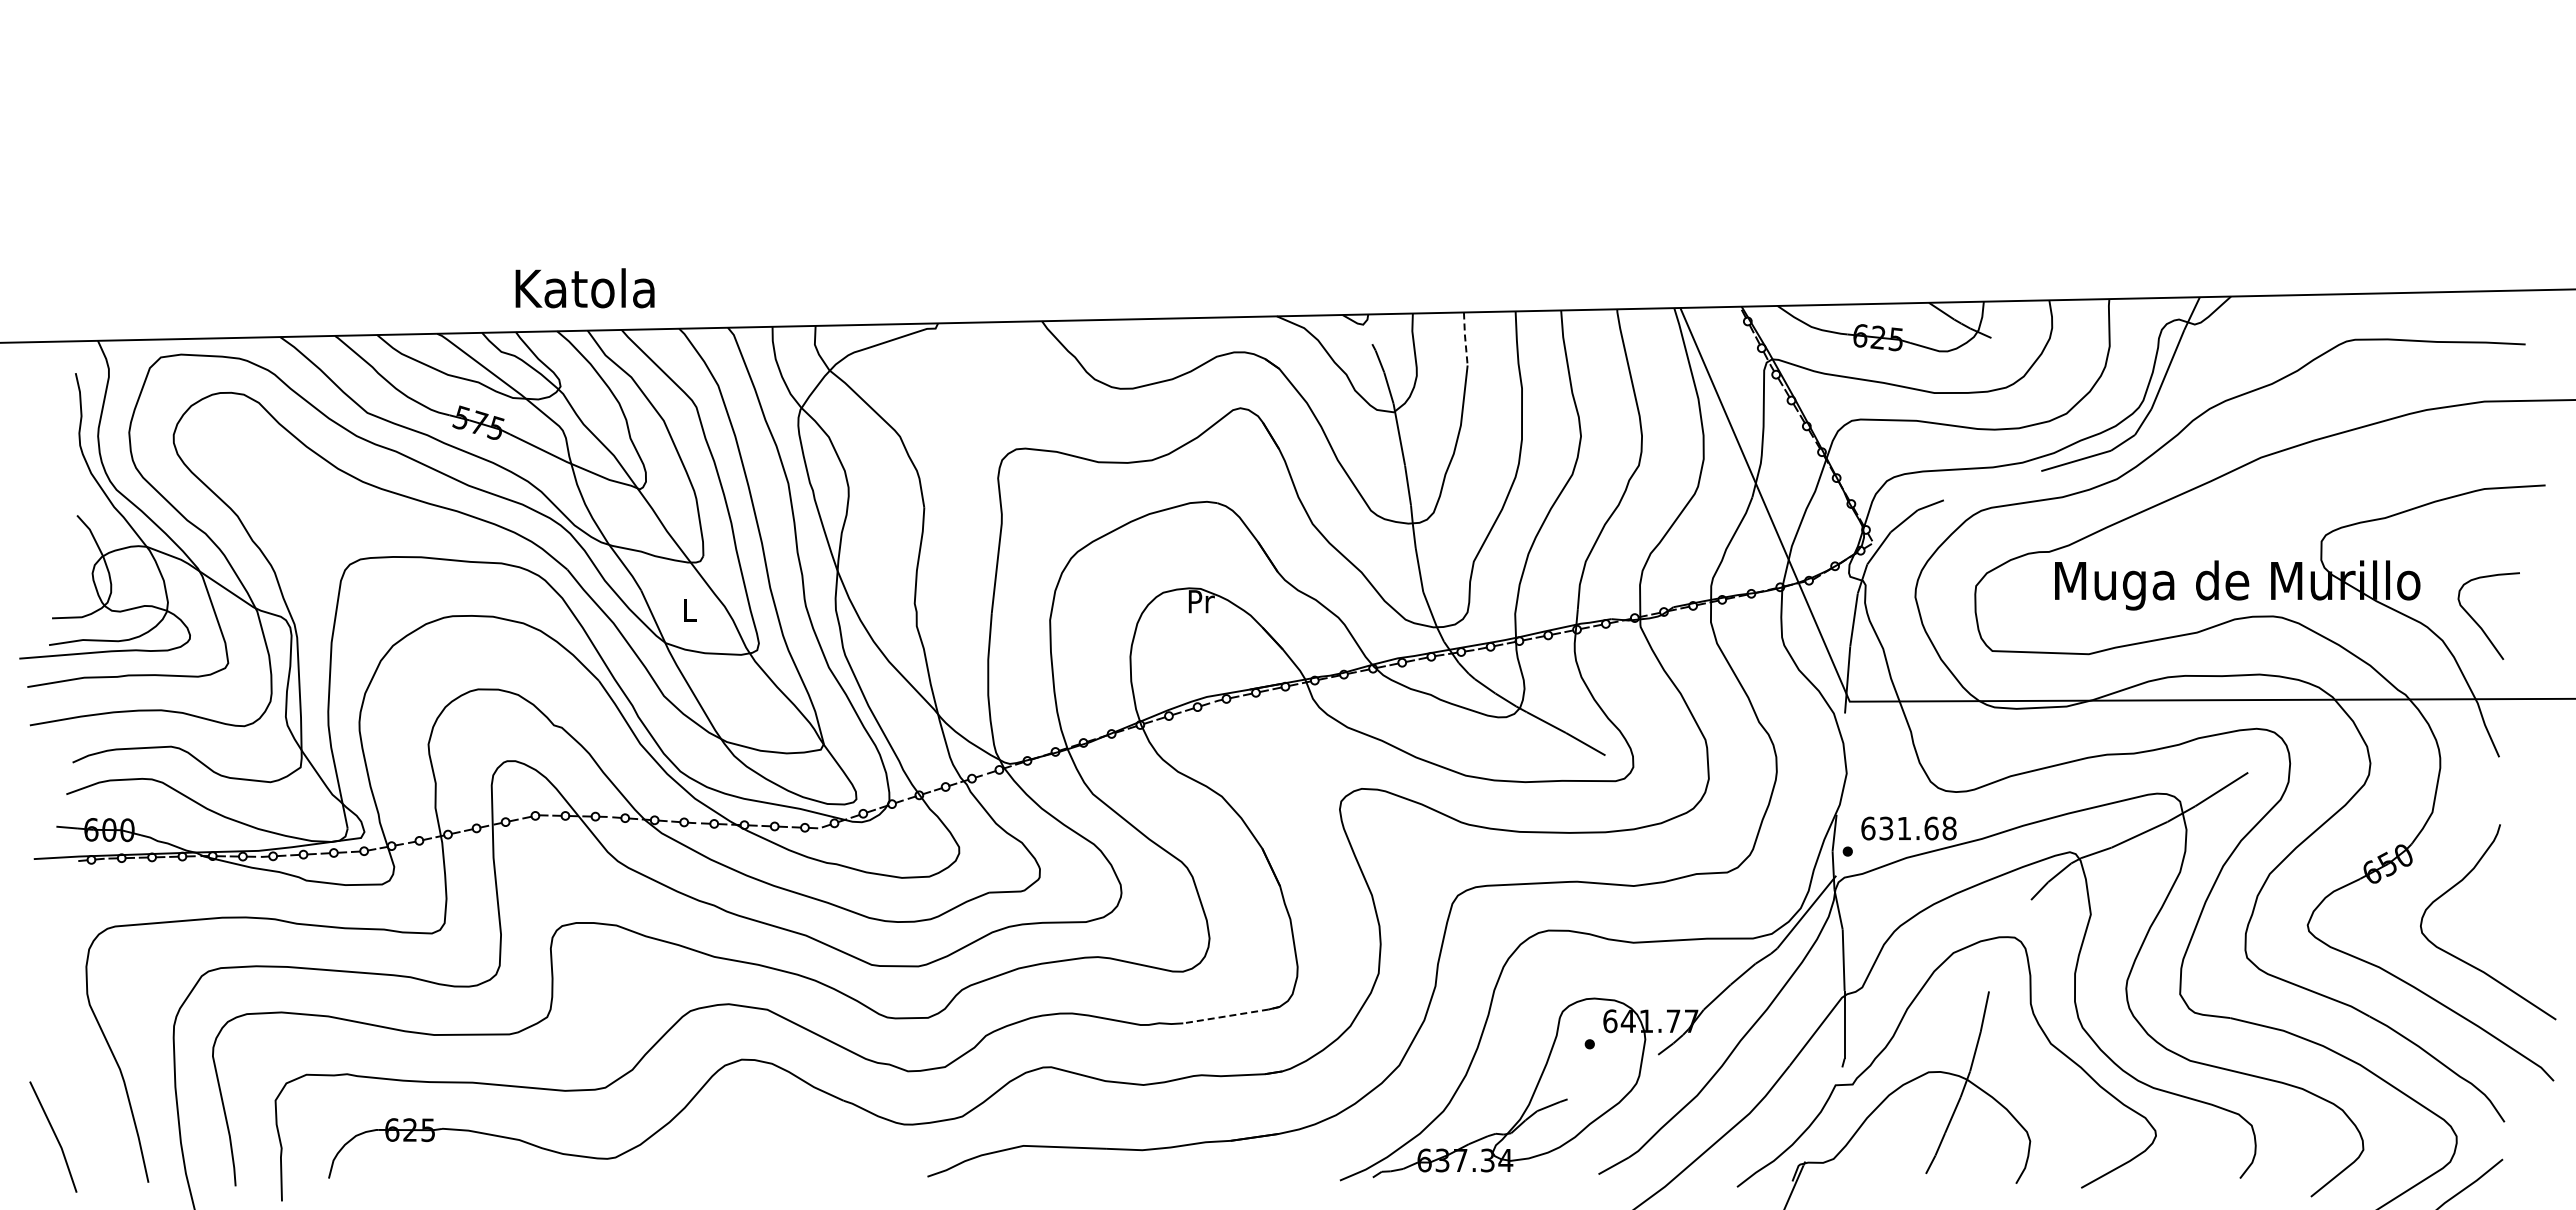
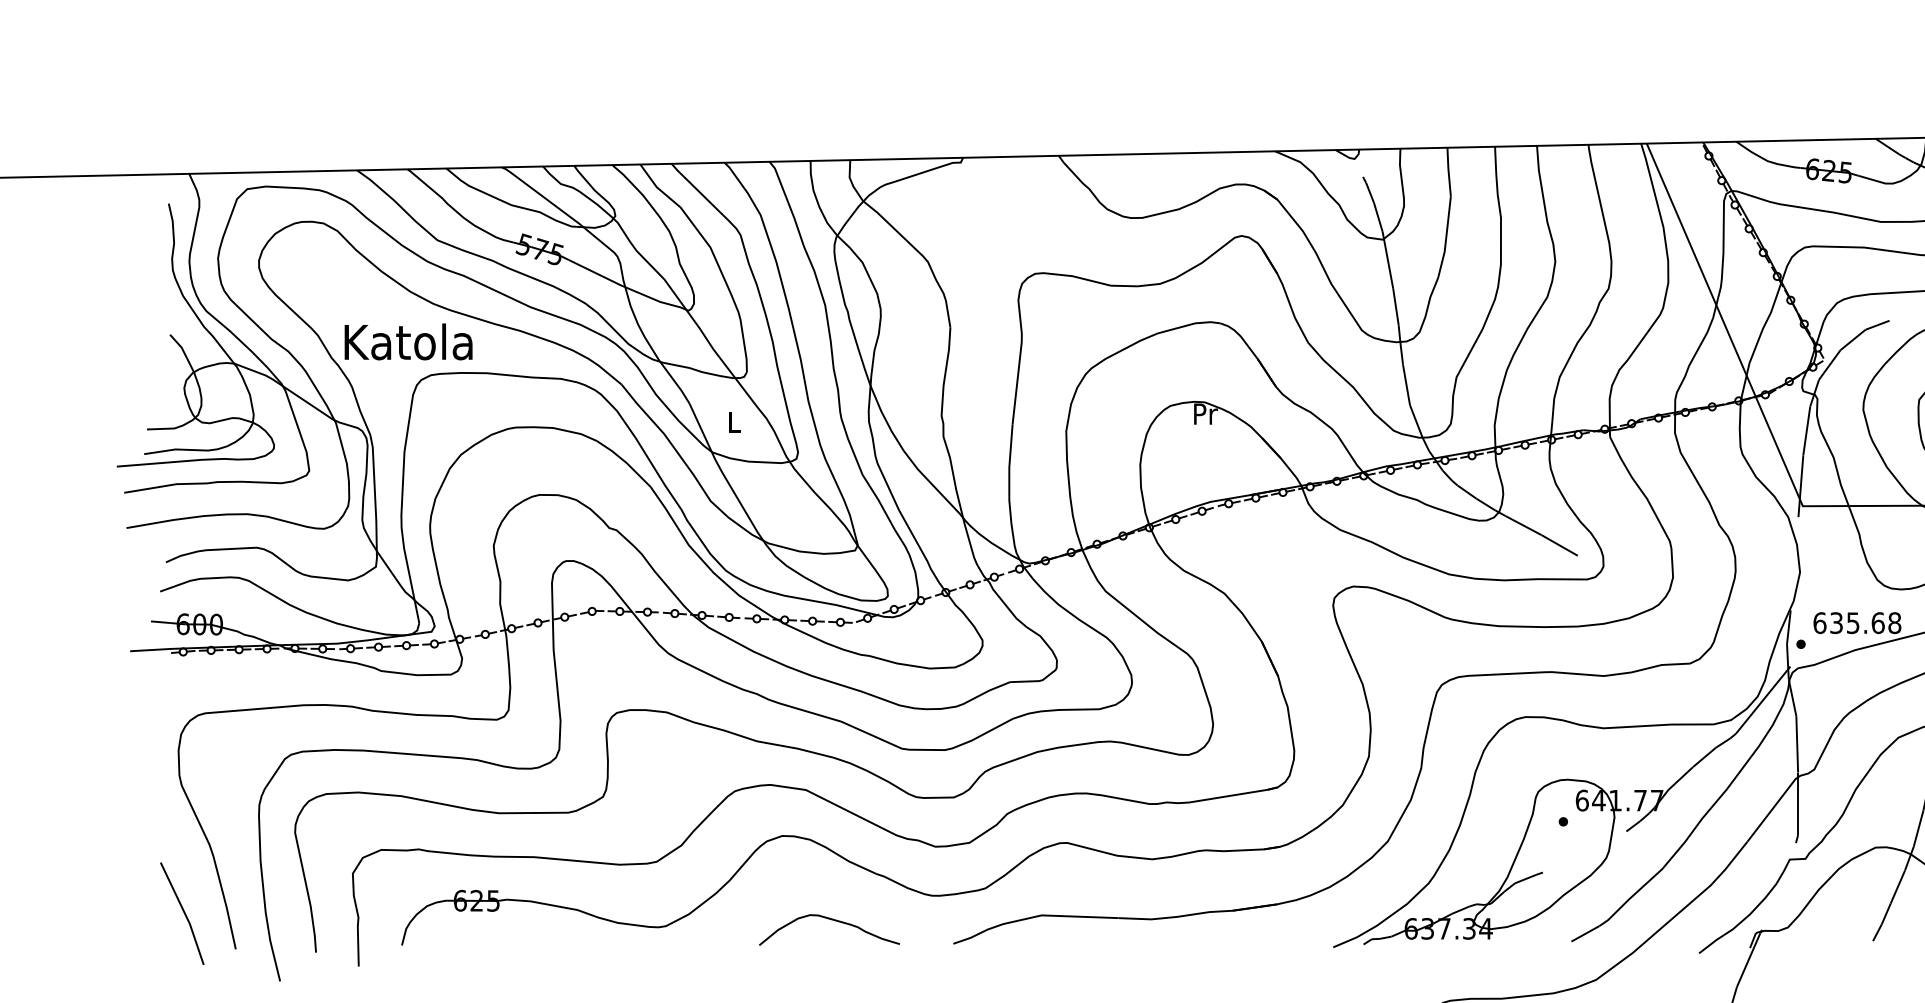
text: (584, 288) -> (408, 342), moved
line: (1465, 338) -> (1448, 171), dashed -> solid
text: (1903, 828) -> (1852, 623), 631.68 -> 635.68
line: (1232, 1015) -> (1234, 795), dashed -> solid
line: (54, 1135) -> (183, 912), moved
curve: (795, 1151) -> (831, 920), added

